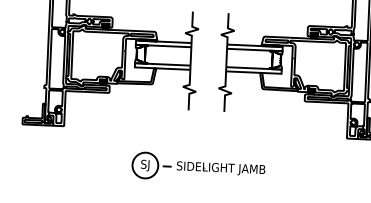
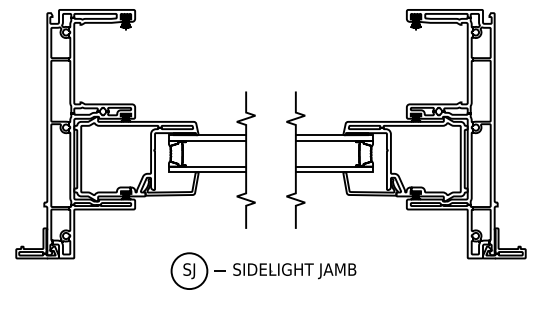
part: (198, 167) -> (263, 270), moved

